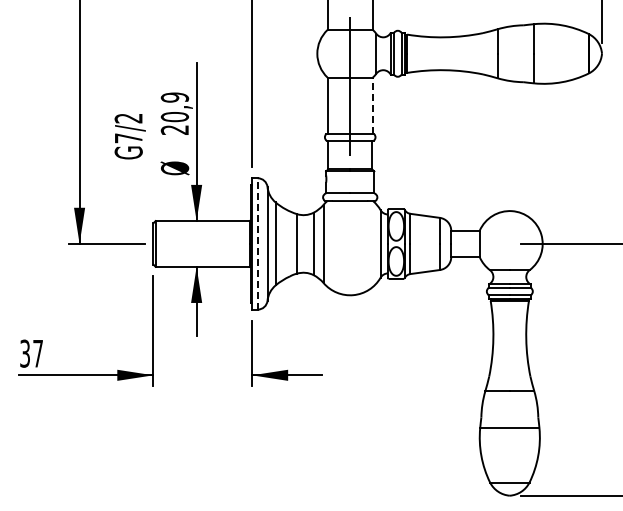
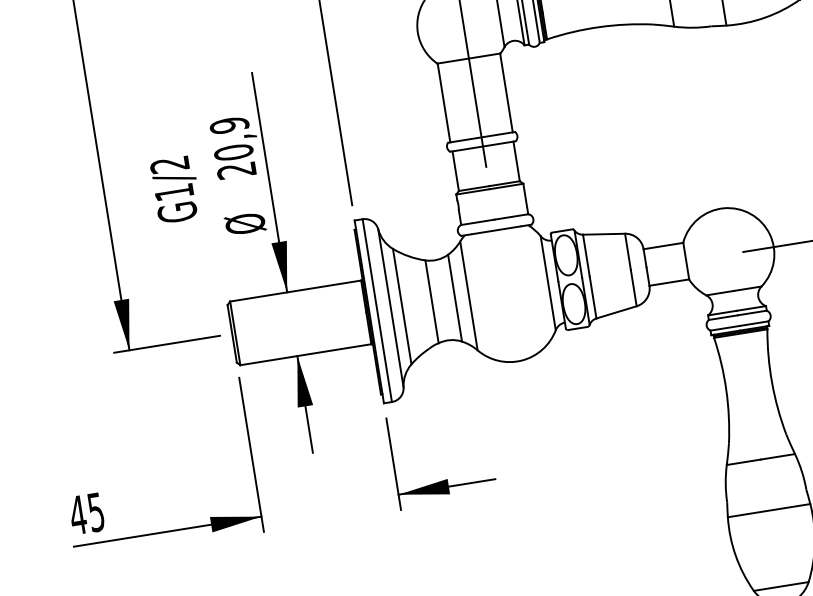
line: (372, 105) -> (506, 92), dashed -> solid
text: (128, 138) -> (173, 192), G7/2 -> G1/2
line: (257, 243) -> (376, 310), dashed -> solid
text: (30, 353) -> (85, 513), 37 -> 45

